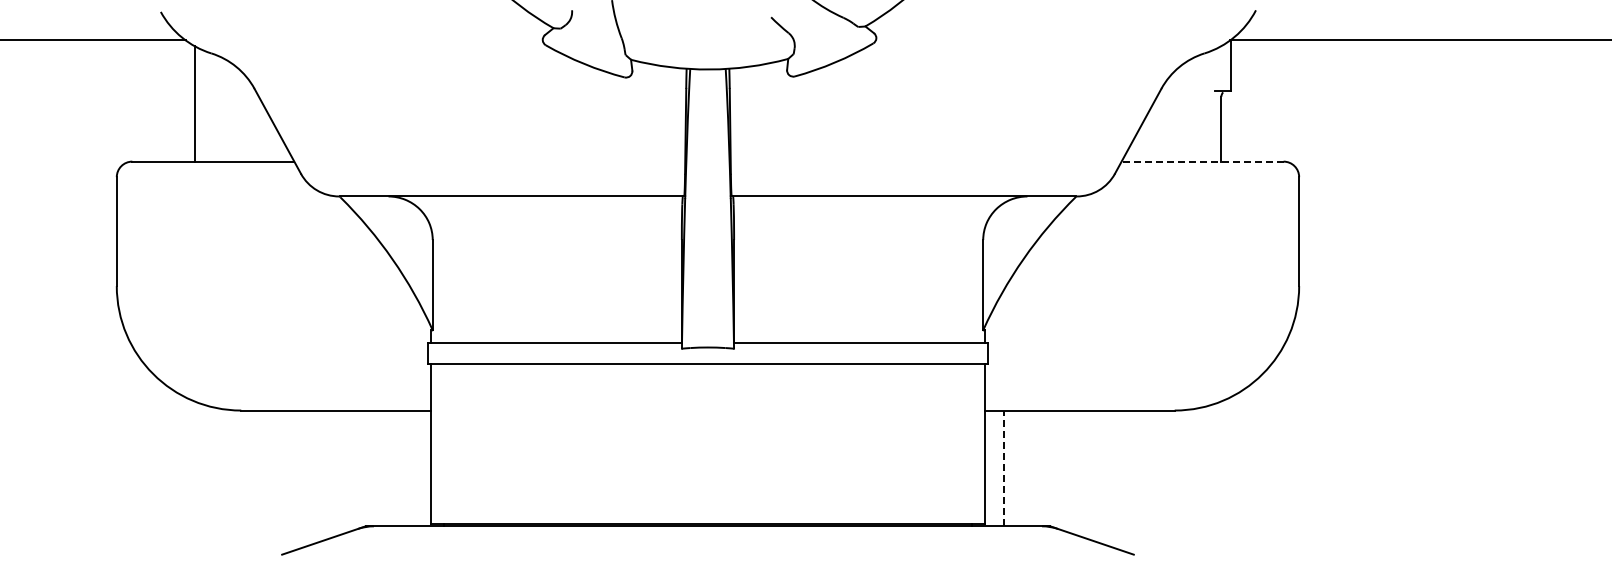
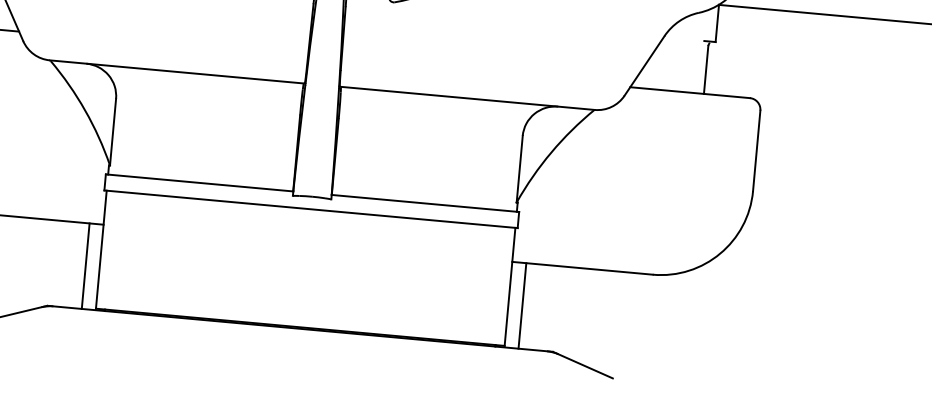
line: (1202, 161) -> (690, 92), dashed -> solid
line: (412, 468) -> (85, 266), added
line: (1003, 468) -> (522, 305), dashed -> solid

